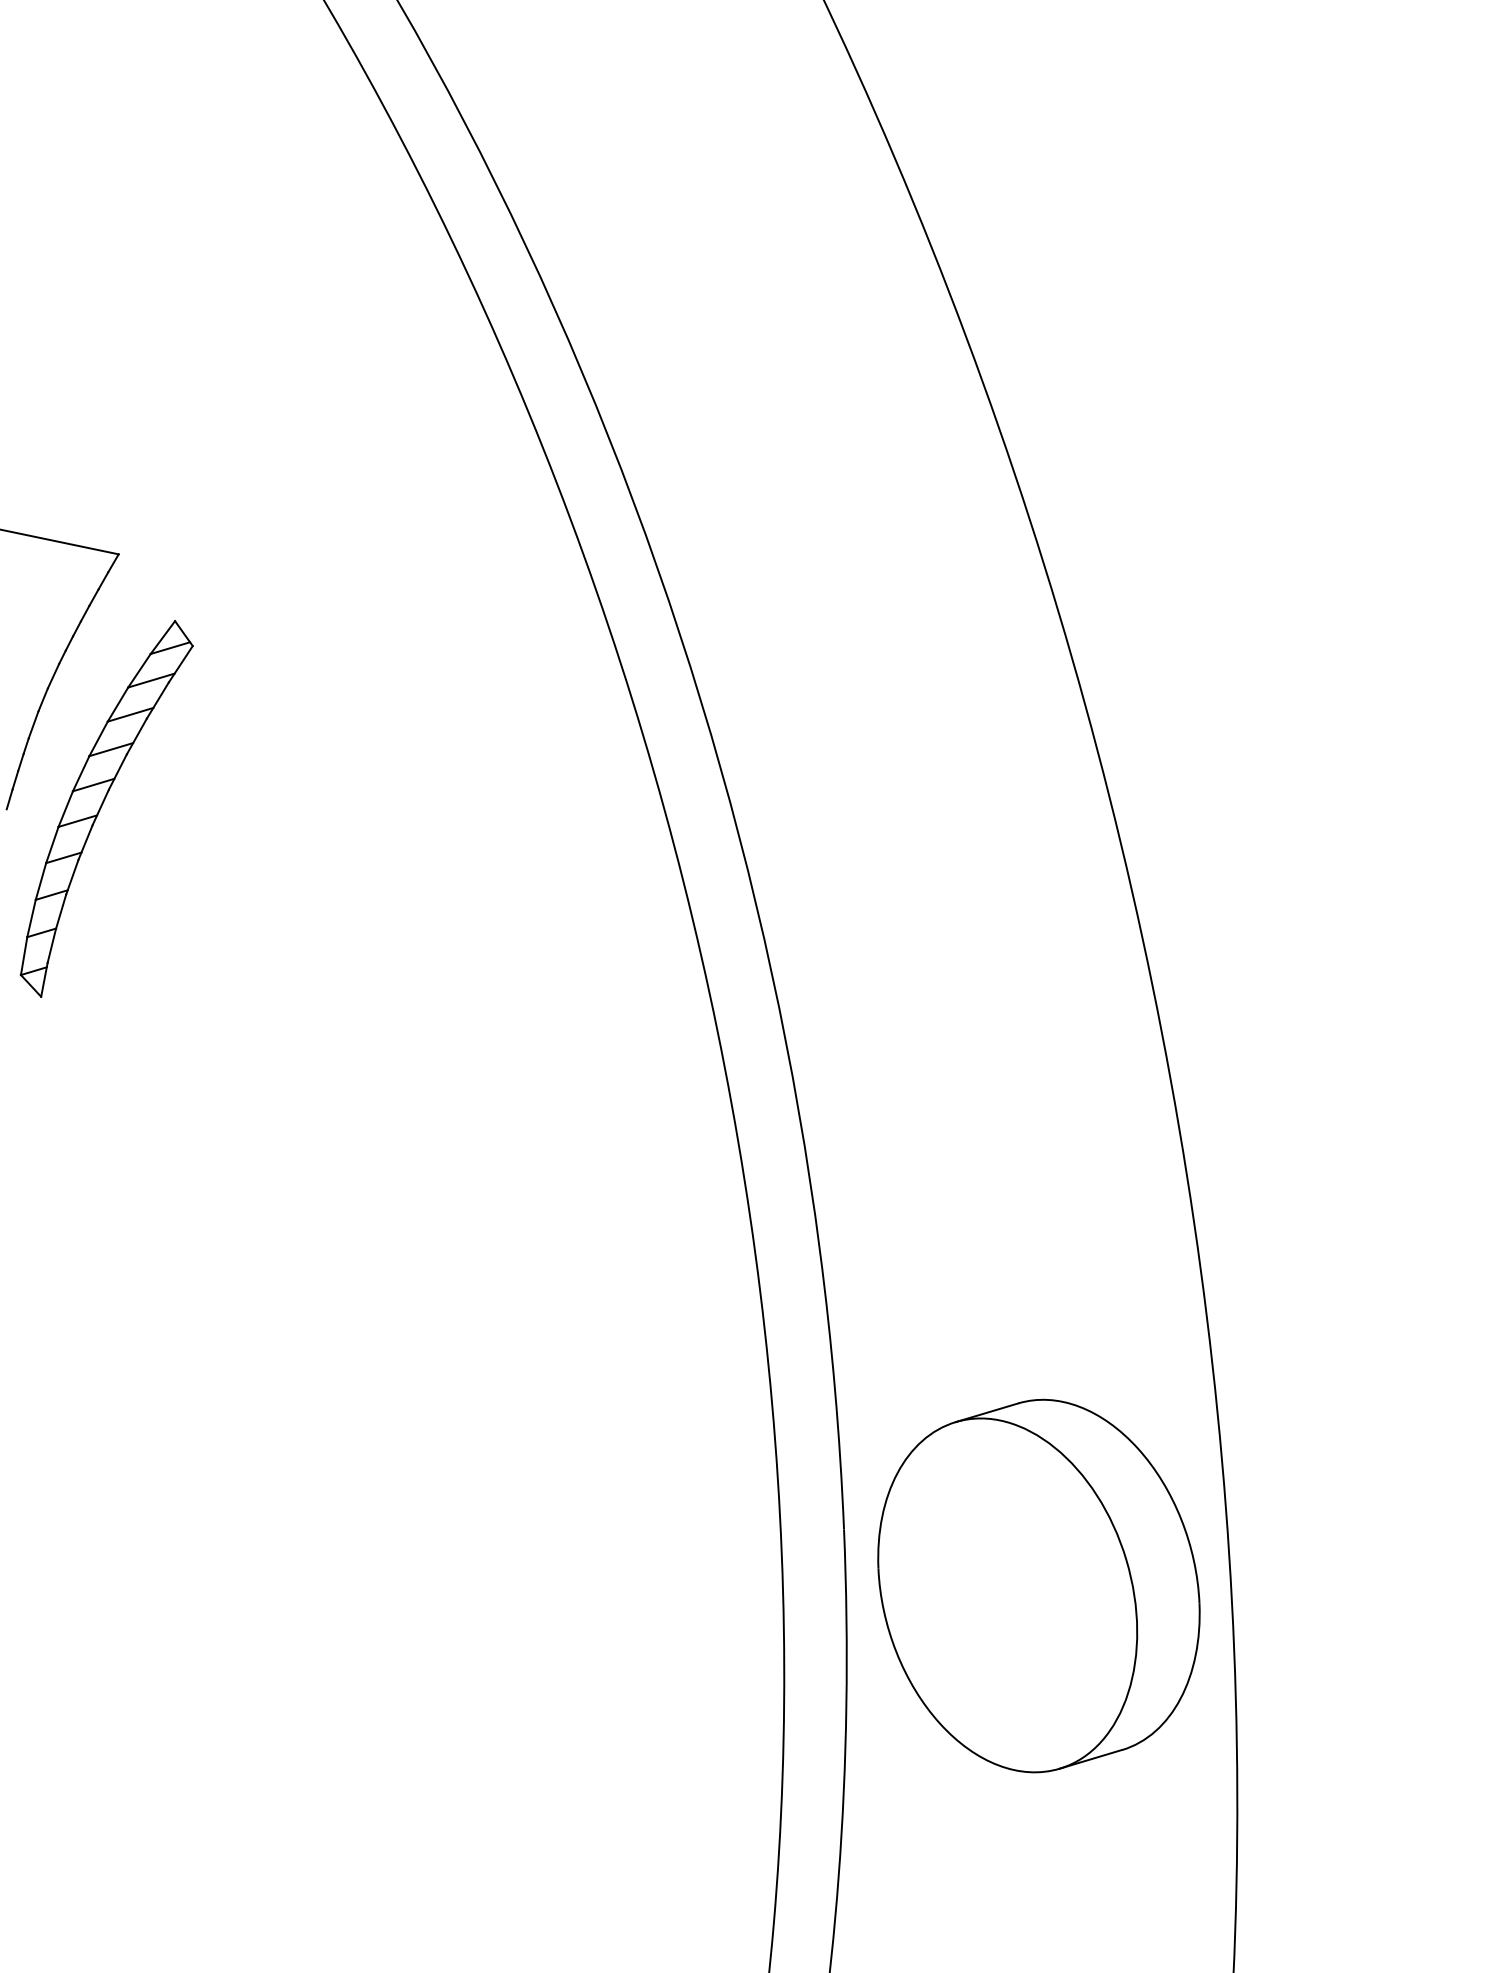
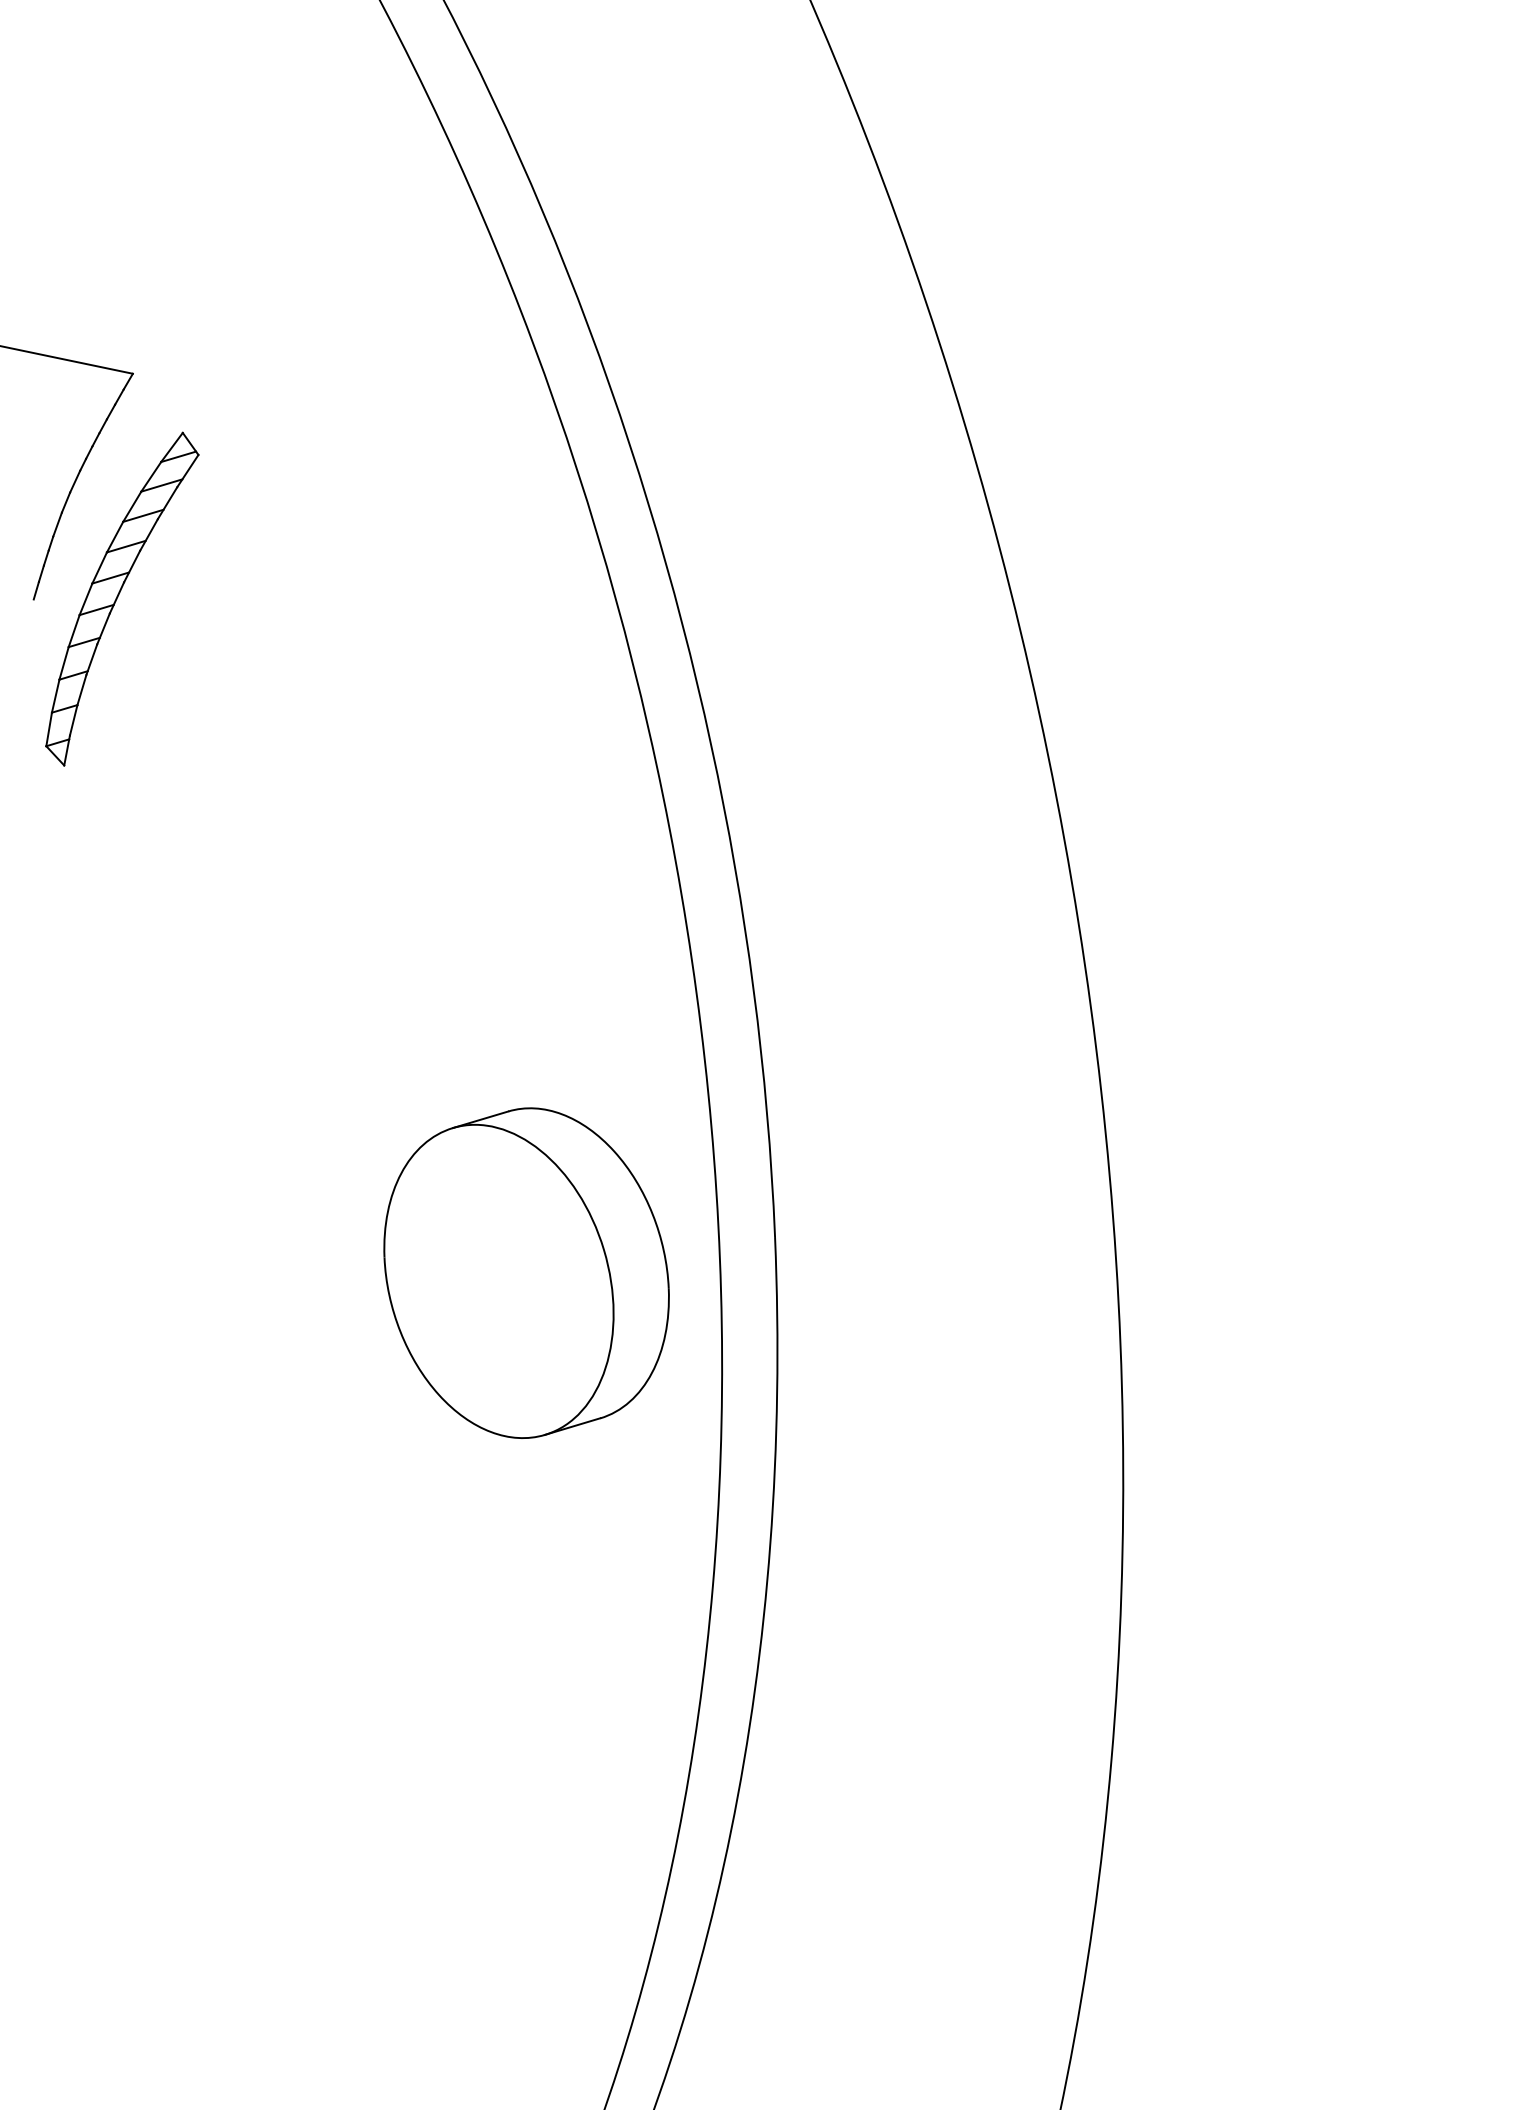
part: (1038, 1585) -> (526, 1272), moved

